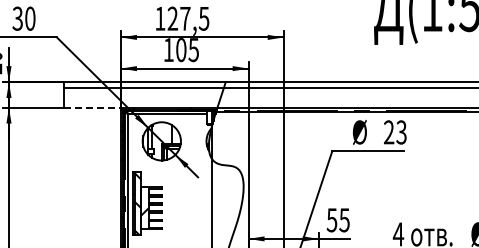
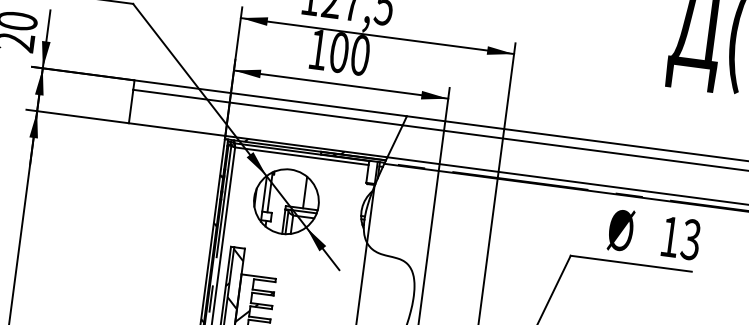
text: (193, 50) -> (359, 56), 105 -> 100
line: (92, 107) -> (177, 129), dashed -> solid
text: (389, 132) -> (670, 237), 23 -> 13

